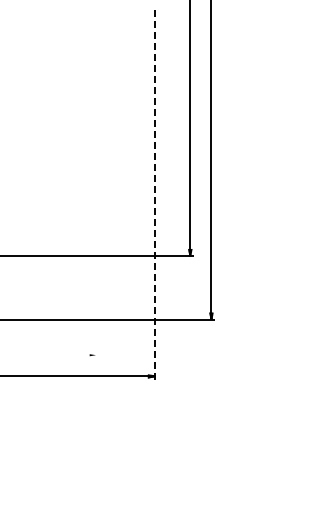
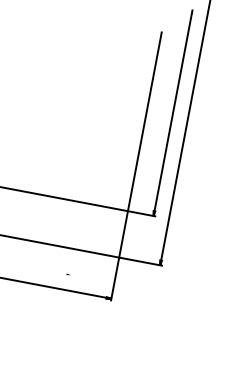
line: (155, 194) -> (136, 166), dashed -> solid

